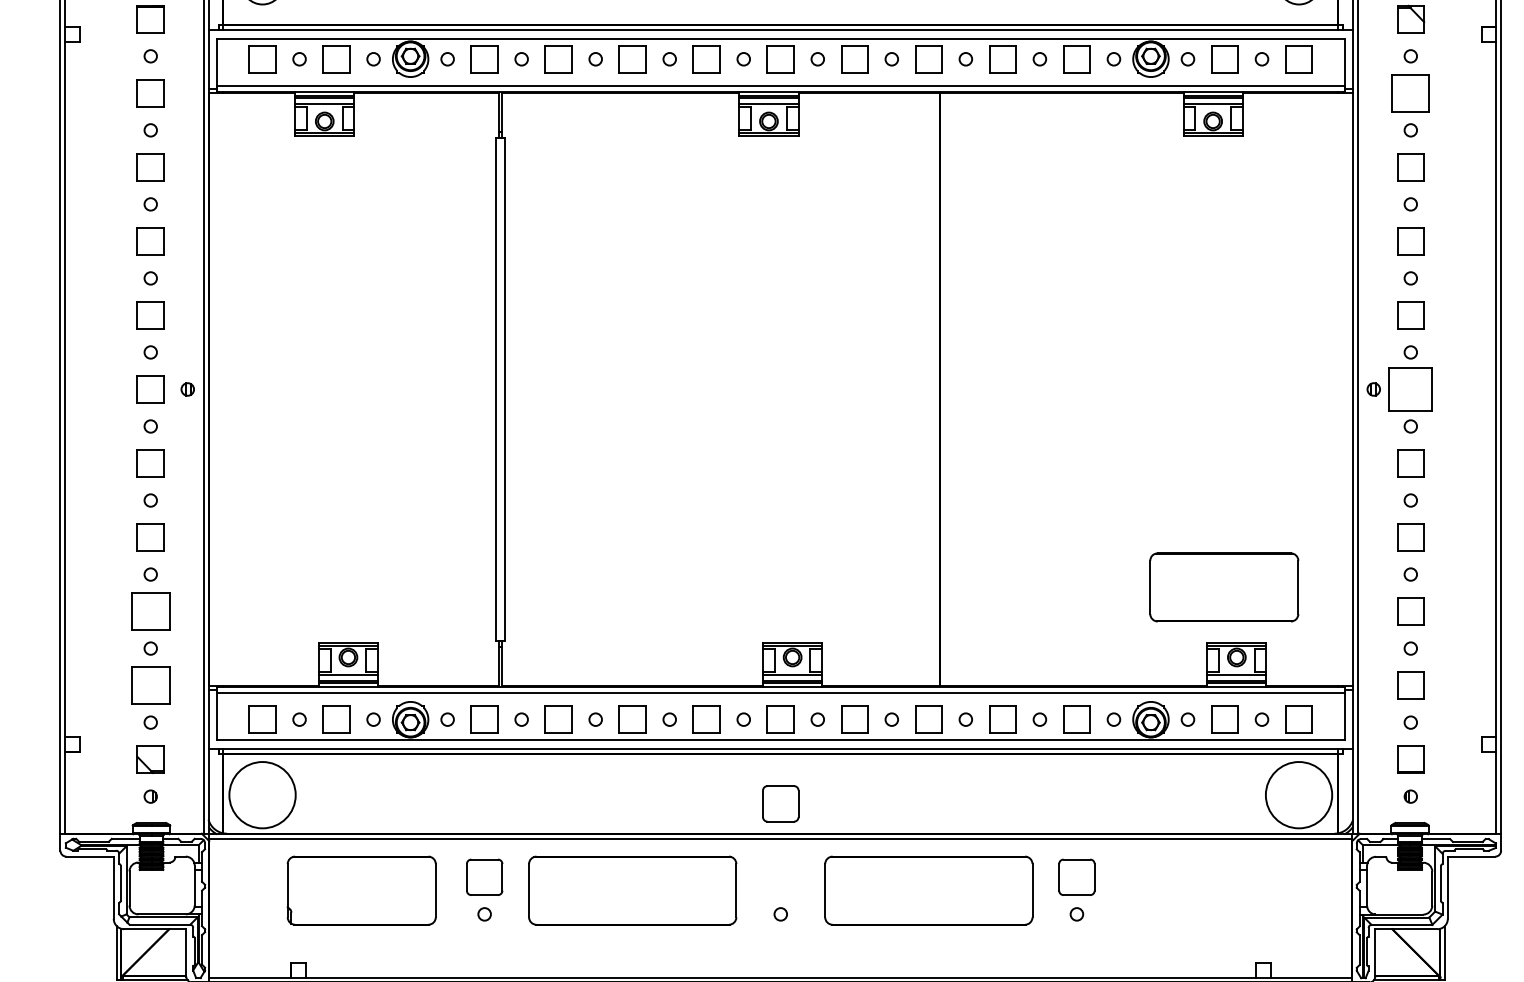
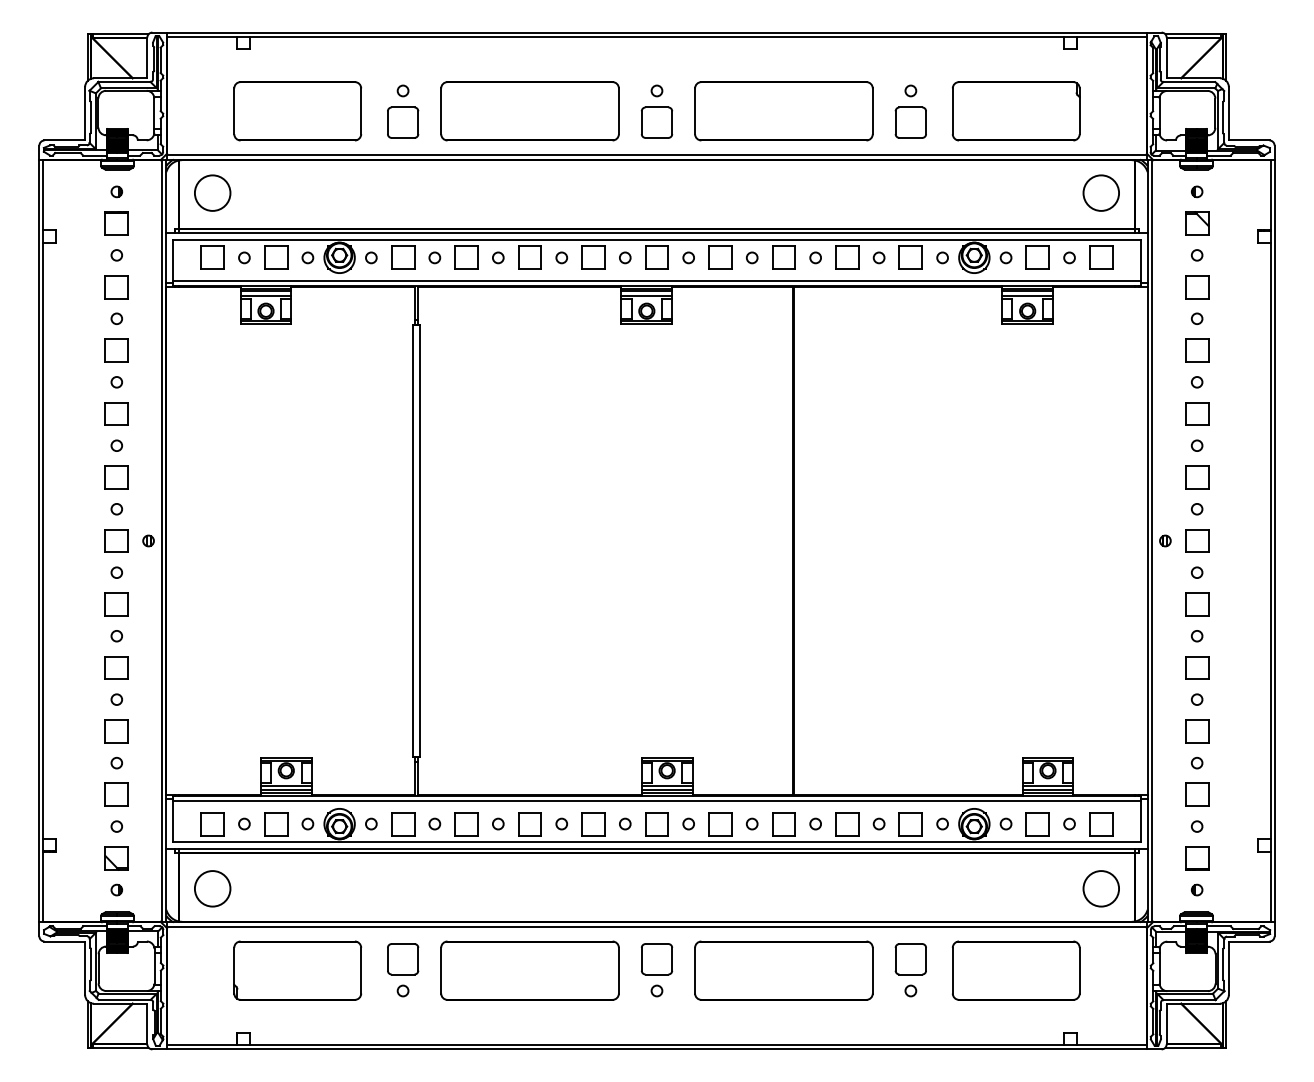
part: (1411, 93) -> (1197, 287), size x0.71
part: (1411, 388) -> (1197, 540), size x0.62
part: (1224, 587) -> (1016, 970), moved
part: (150, 611) -> (116, 731), size x0.71
part: (150, 685) -> (116, 794), size x0.71
circle: (262, 794) -> (212, 888), size x0.62
circle: (1299, 794) -> (1101, 888), size x0.62
part: (780, 804) -> (656, 959), moved

